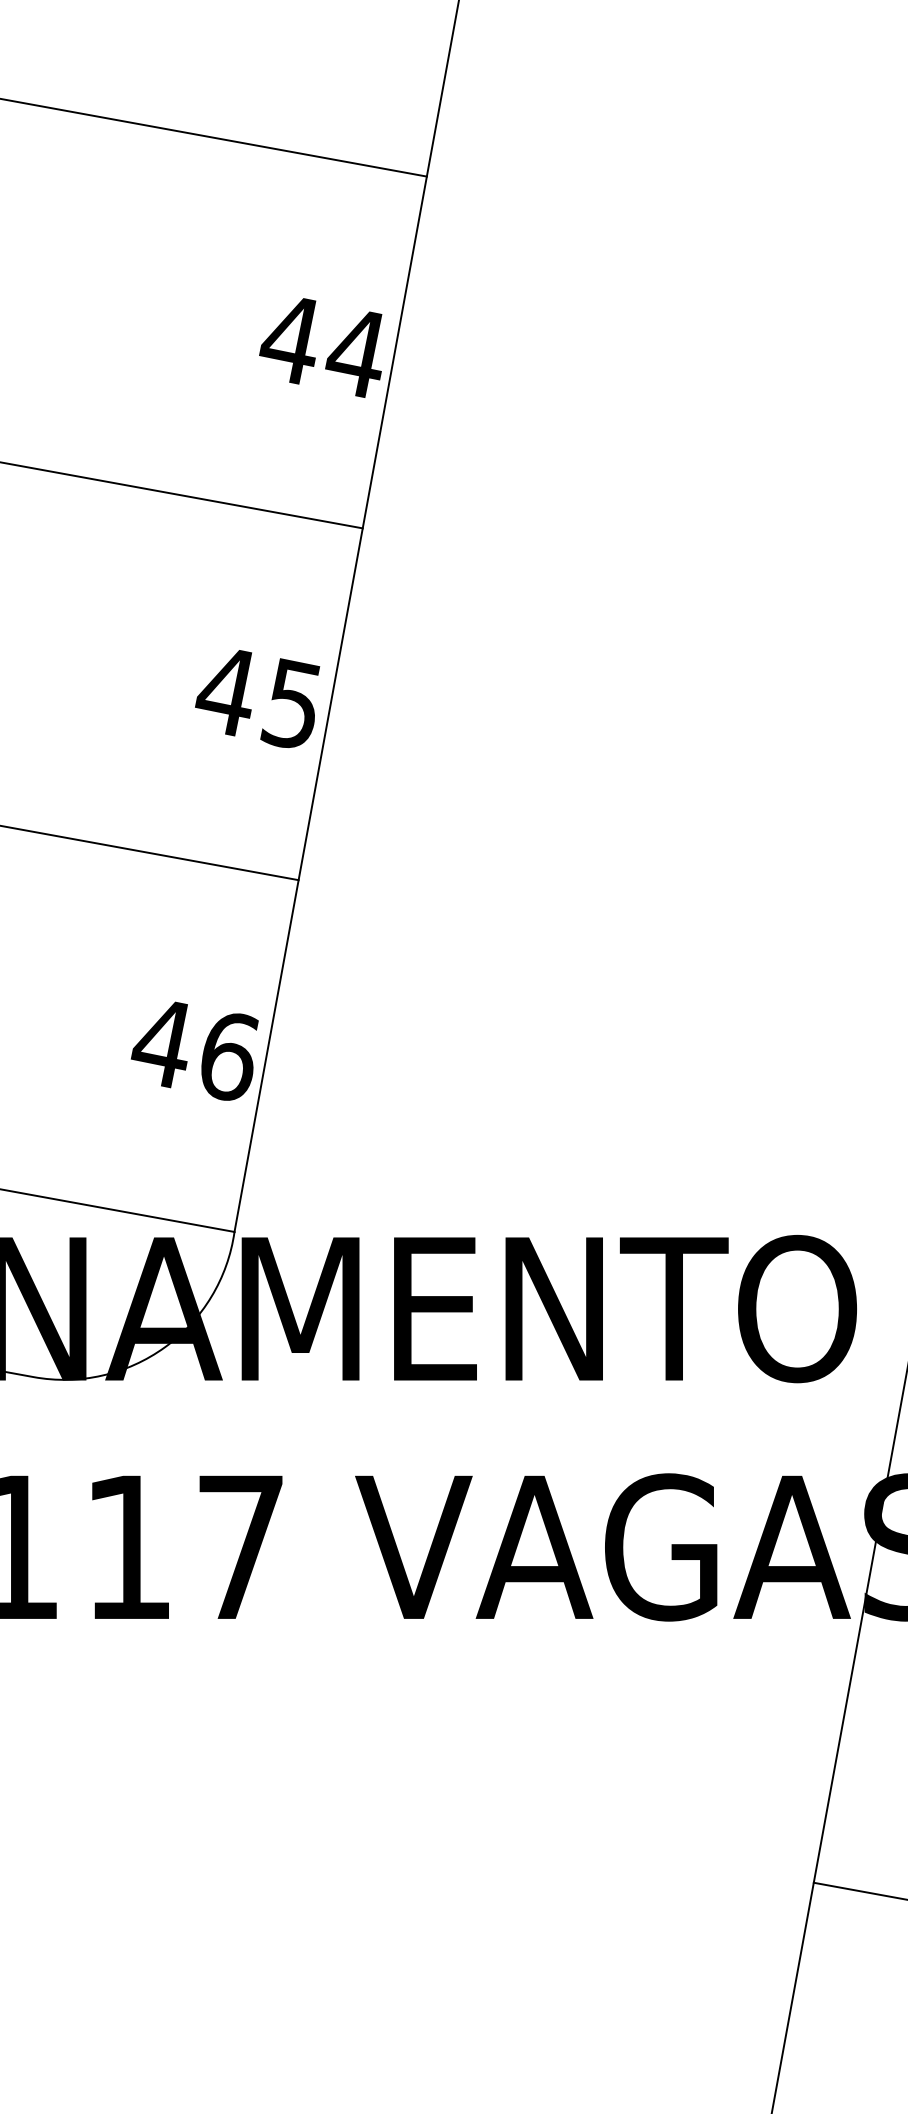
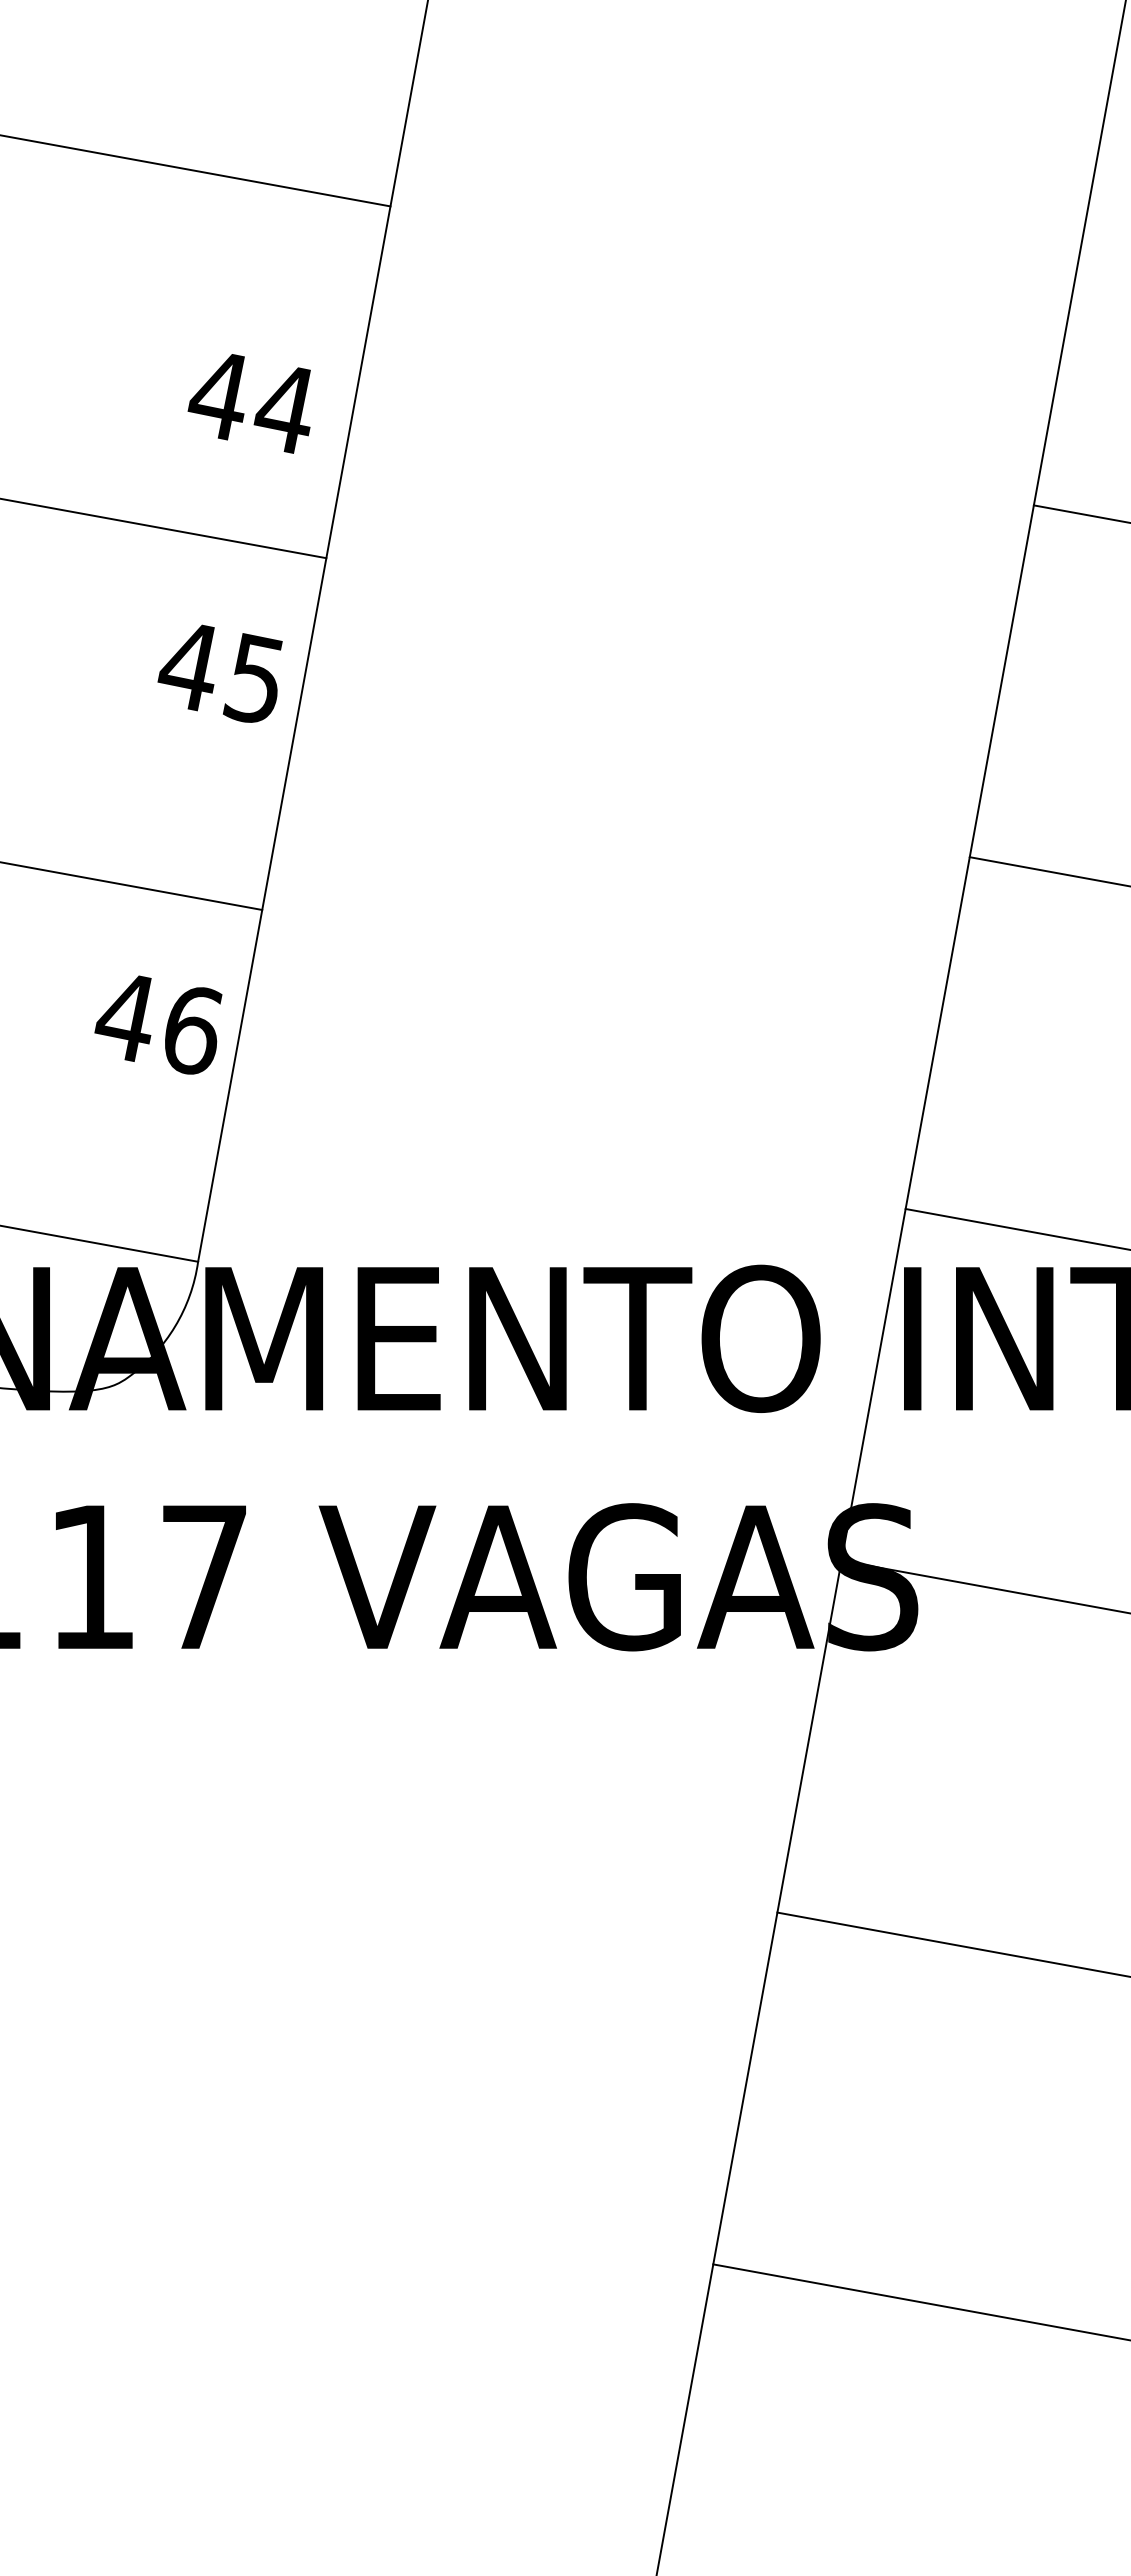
text: (319, 347) -> (248, 403), moved
text: (256, 698) -> (219, 673), moved
text: (194, 1050) -> (158, 1024), moved

